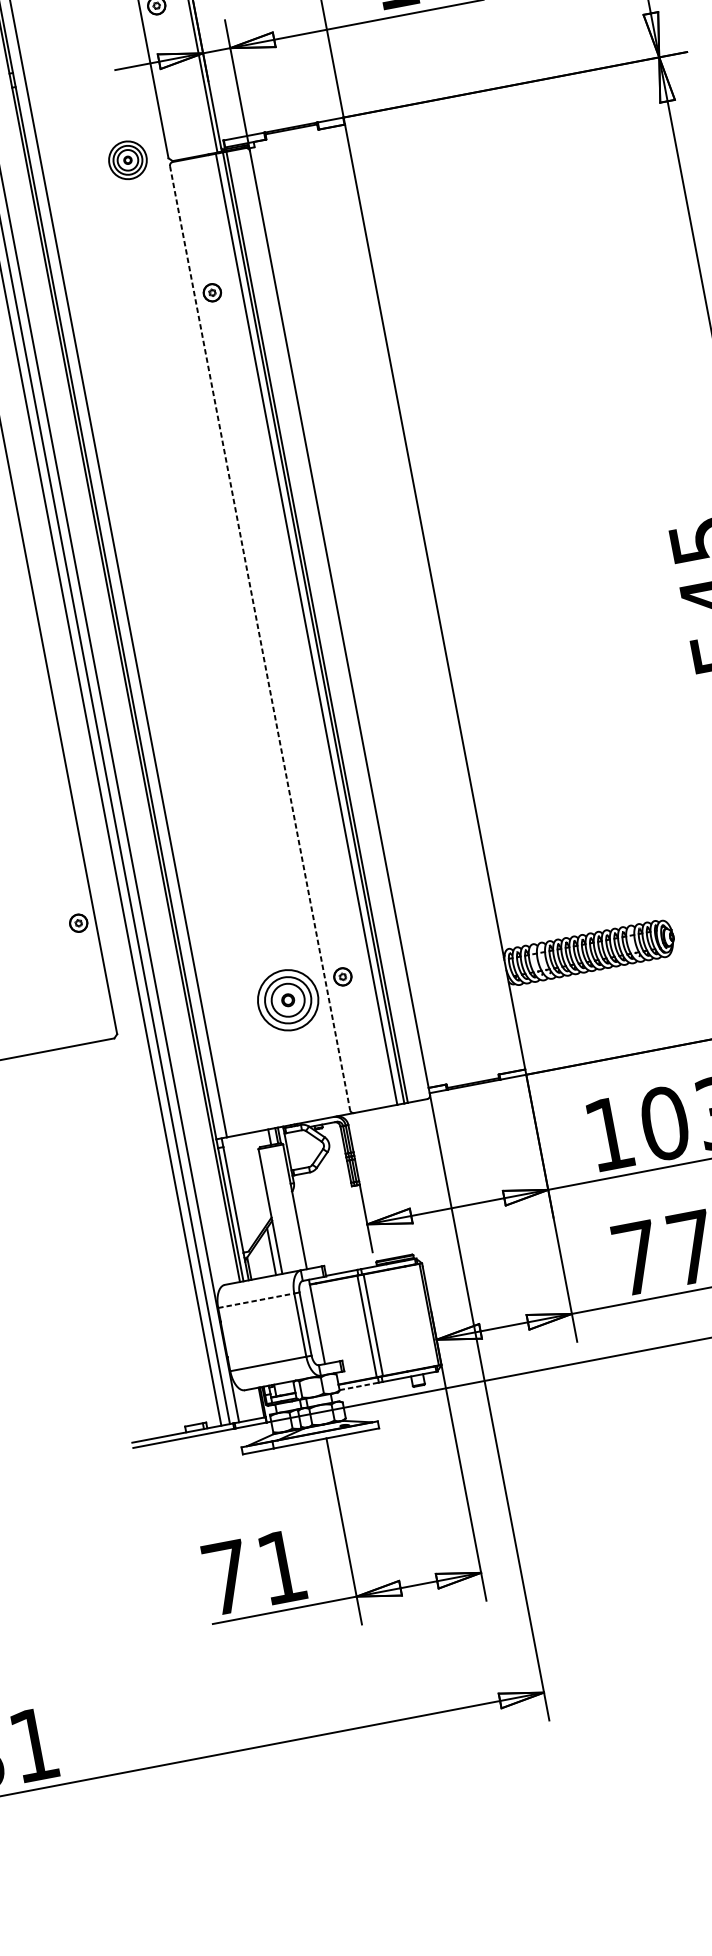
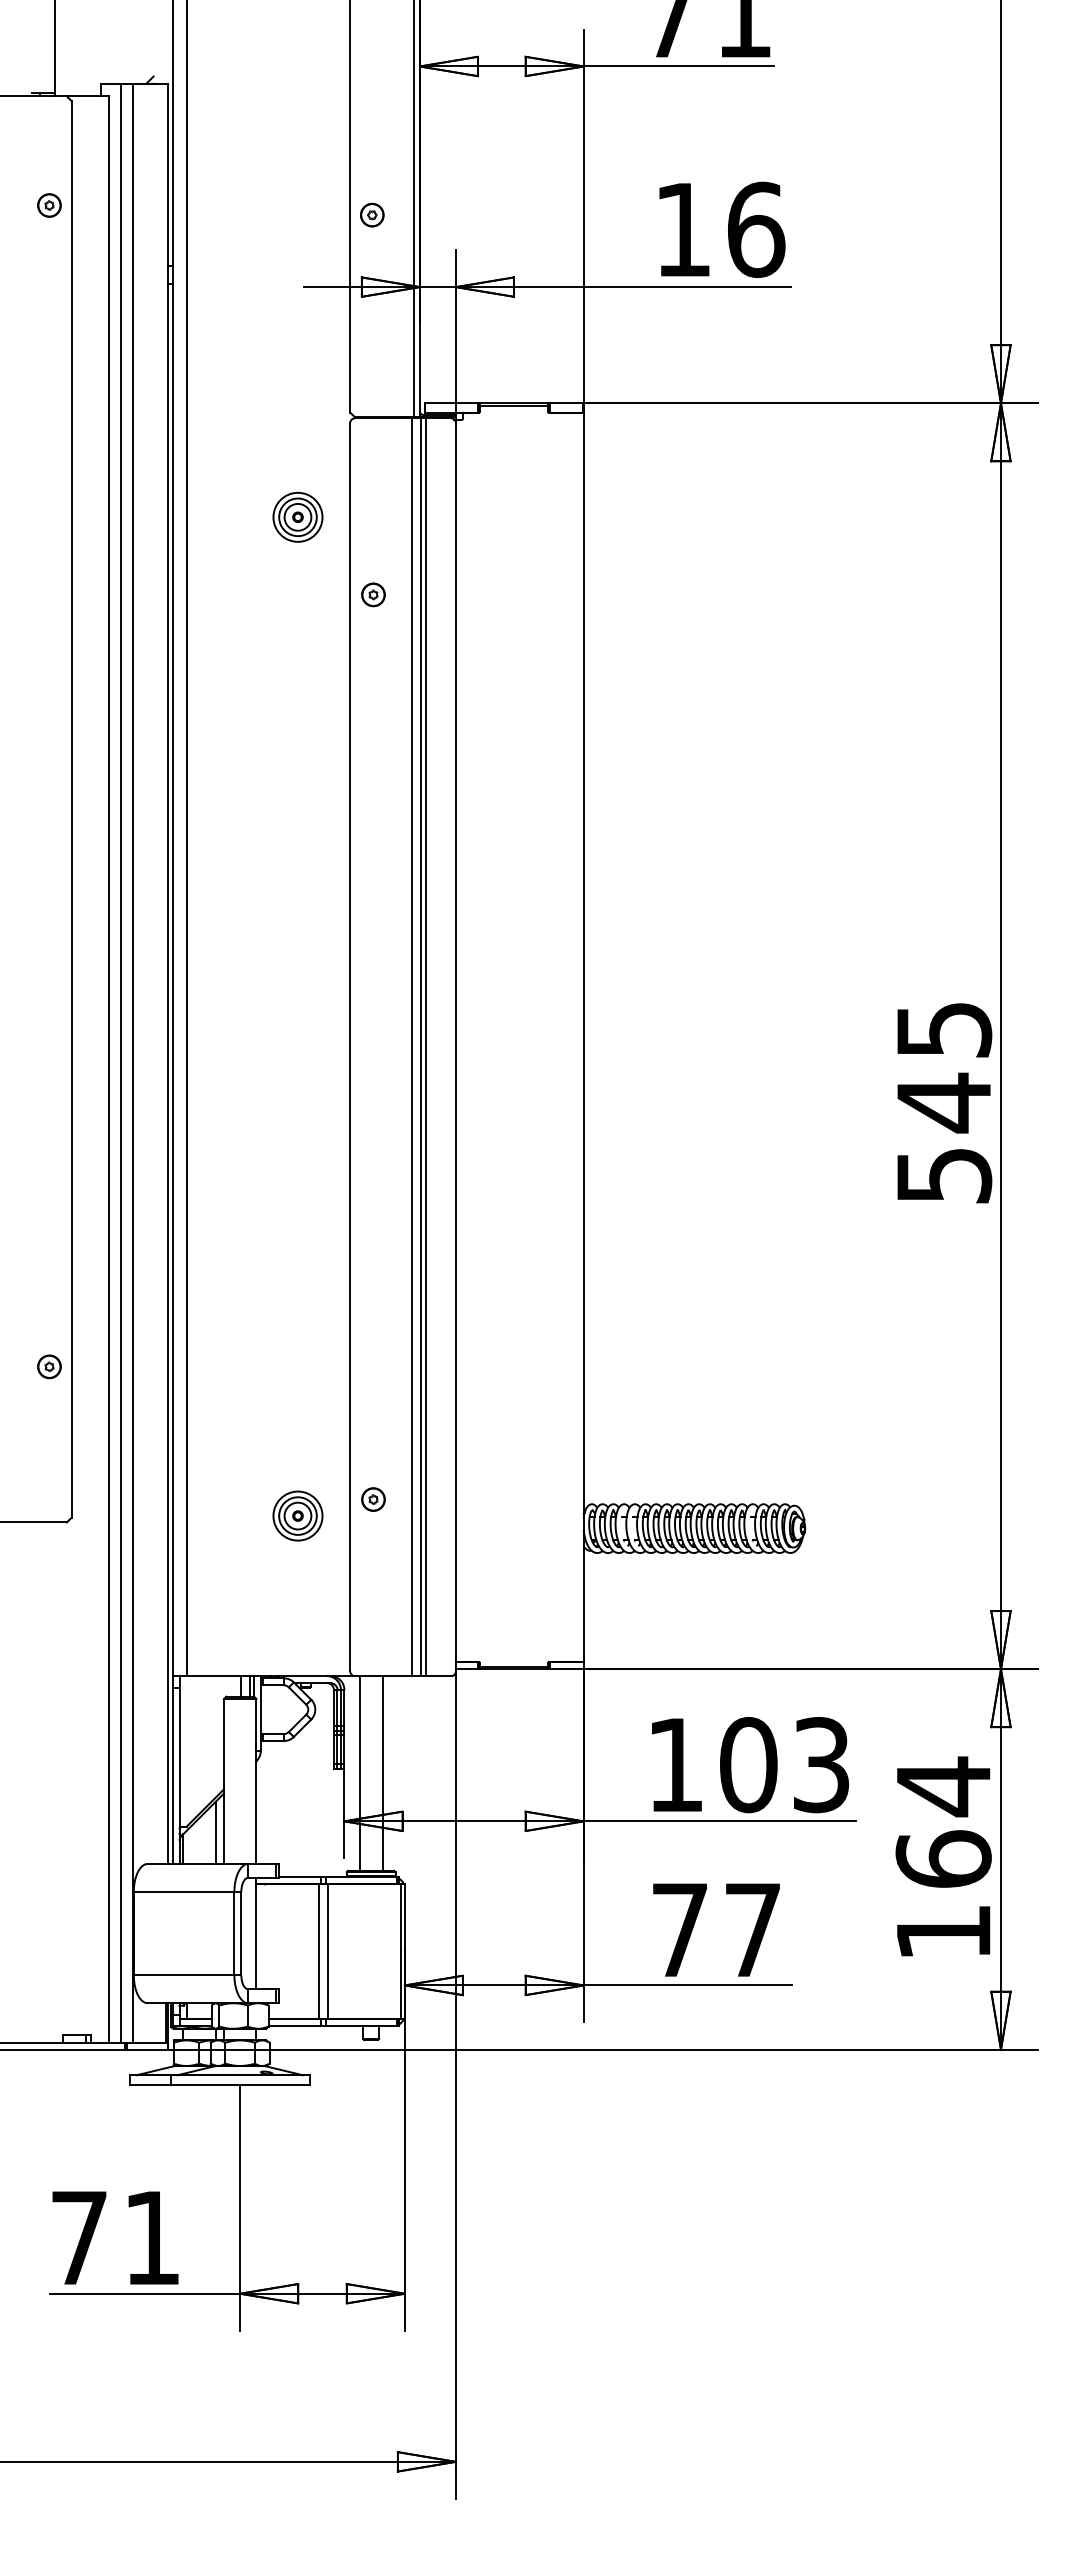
part: (127, 159) -> (297, 516), moved
line: (260, 638) -> (350, 1047), dashed -> solid
part: (287, 999) -> (297, 1515), size x0.62
line: (389, 1182) -> (382, 1773), added
line: (371, 1186) -> (359, 1773), added
line: (256, 1300) -> (184, 1891), dashed -> solid
line: (359, 1386) -> (294, 2026), dashed -> solid

